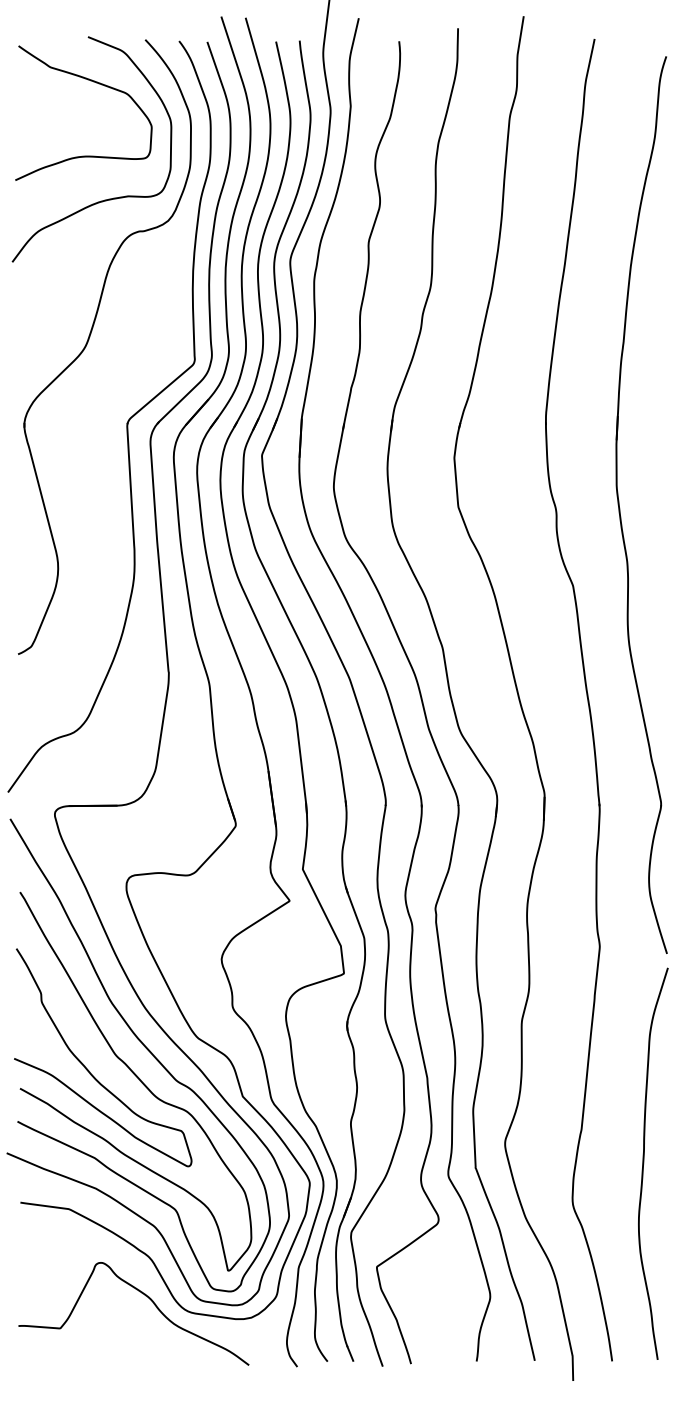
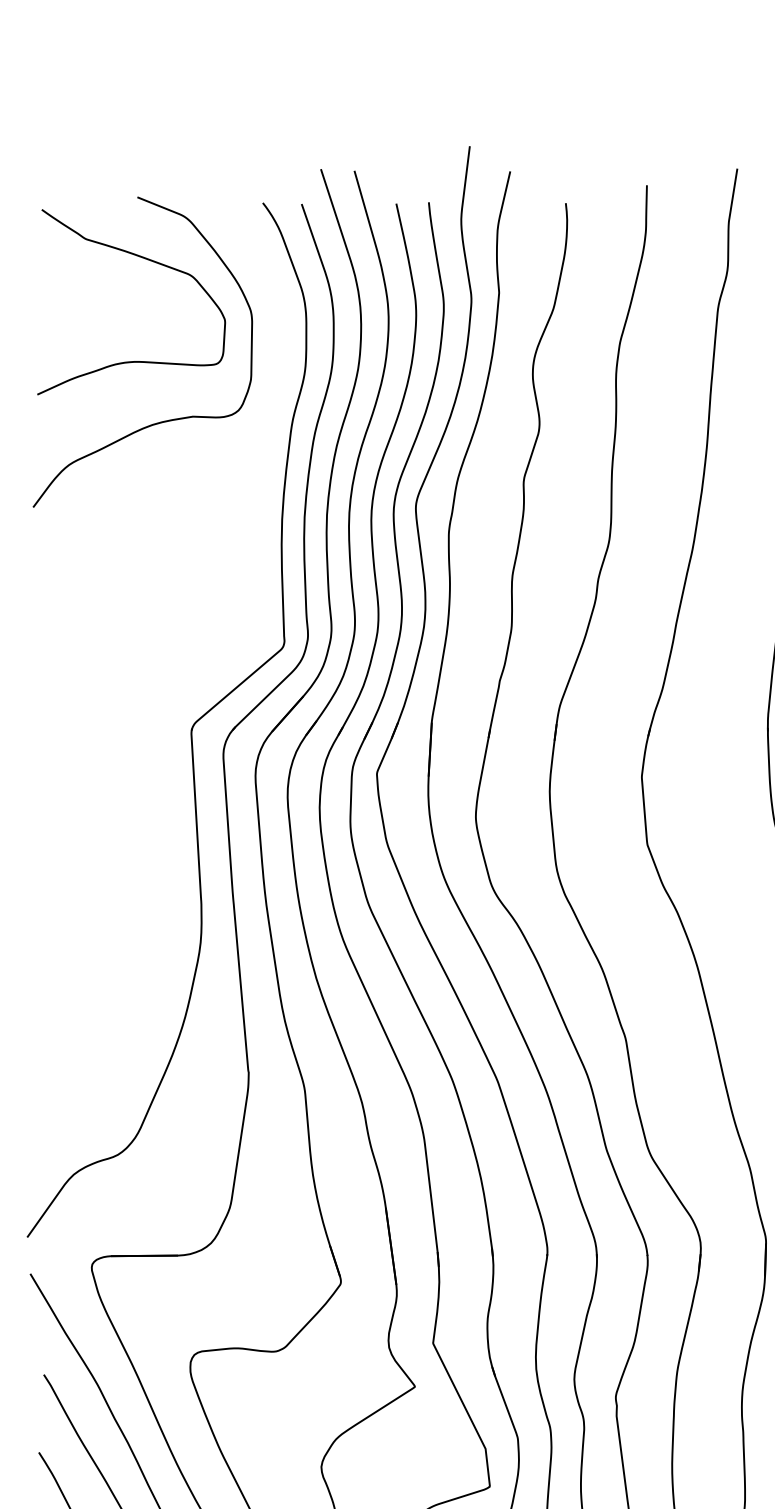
part: (89, 340) -> (139, 615), removed

